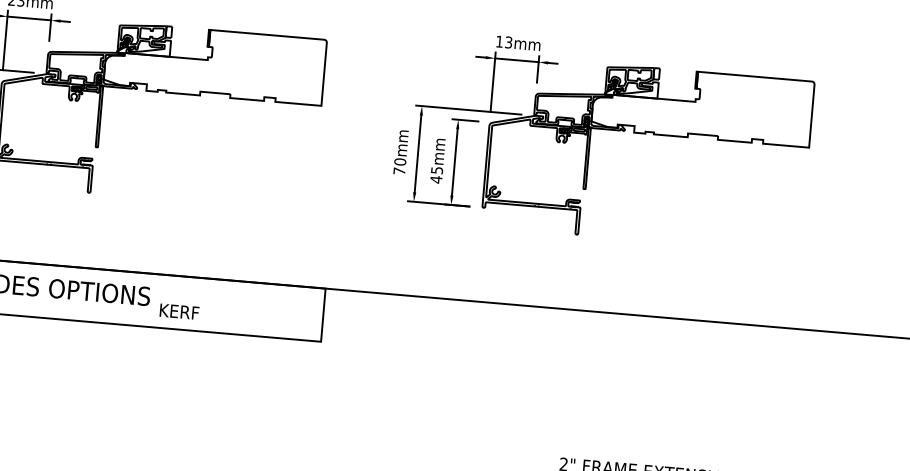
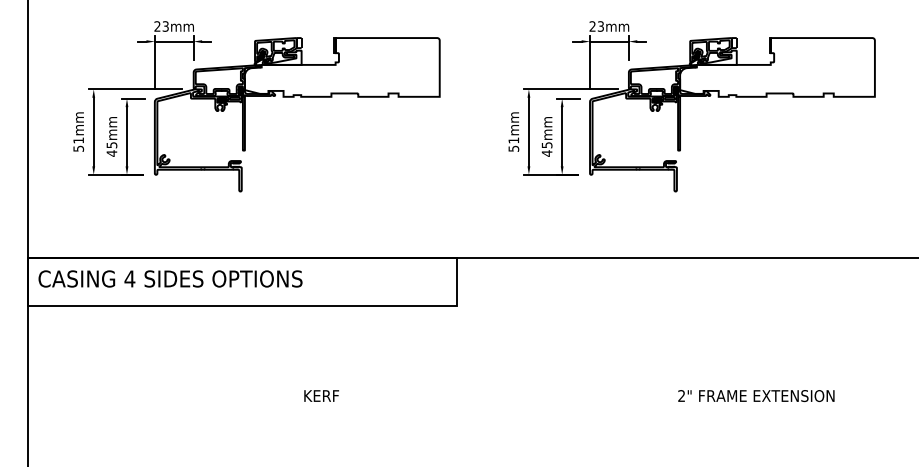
text: (499, 41) -> (592, 26), 13mm -> 23mm
text: (399, 166) -> (513, 144), 70mm -> 51mm
text: (179, 311) -> (321, 395), moved

